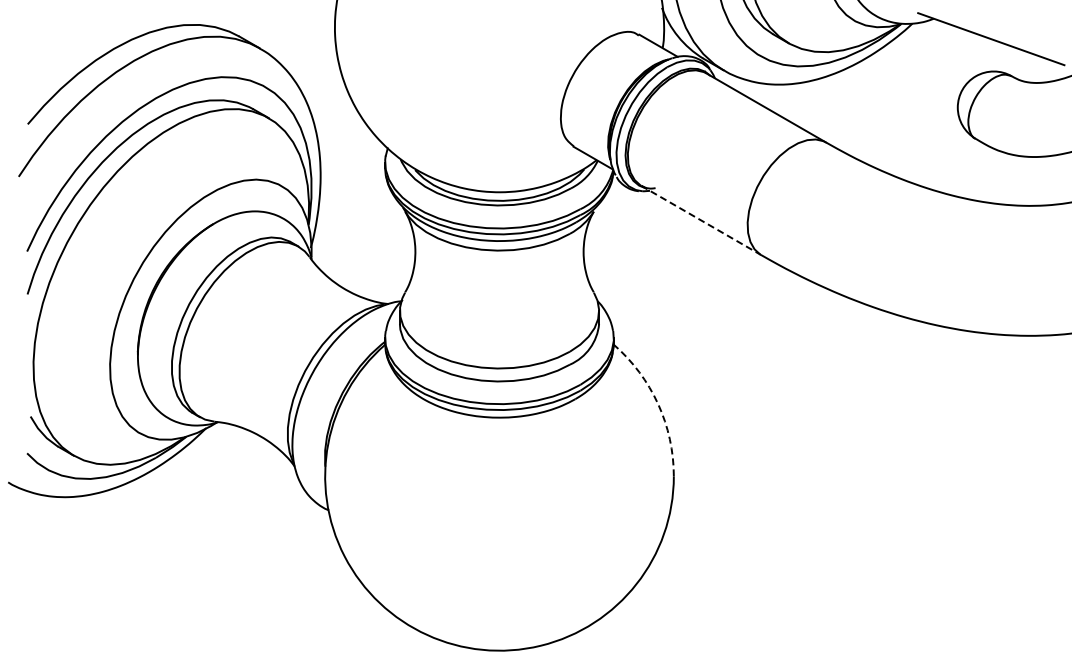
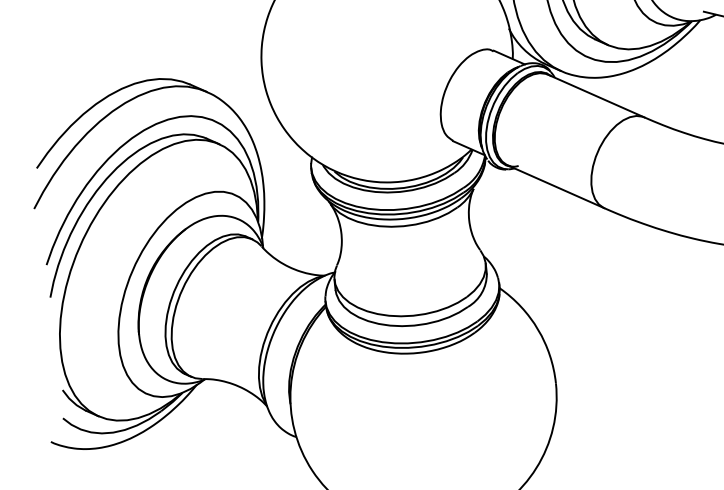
line: (701, 220) -> (556, 186), dashed -> solid
arc: (658, 404) -> (538, 329), dashed -> solid

